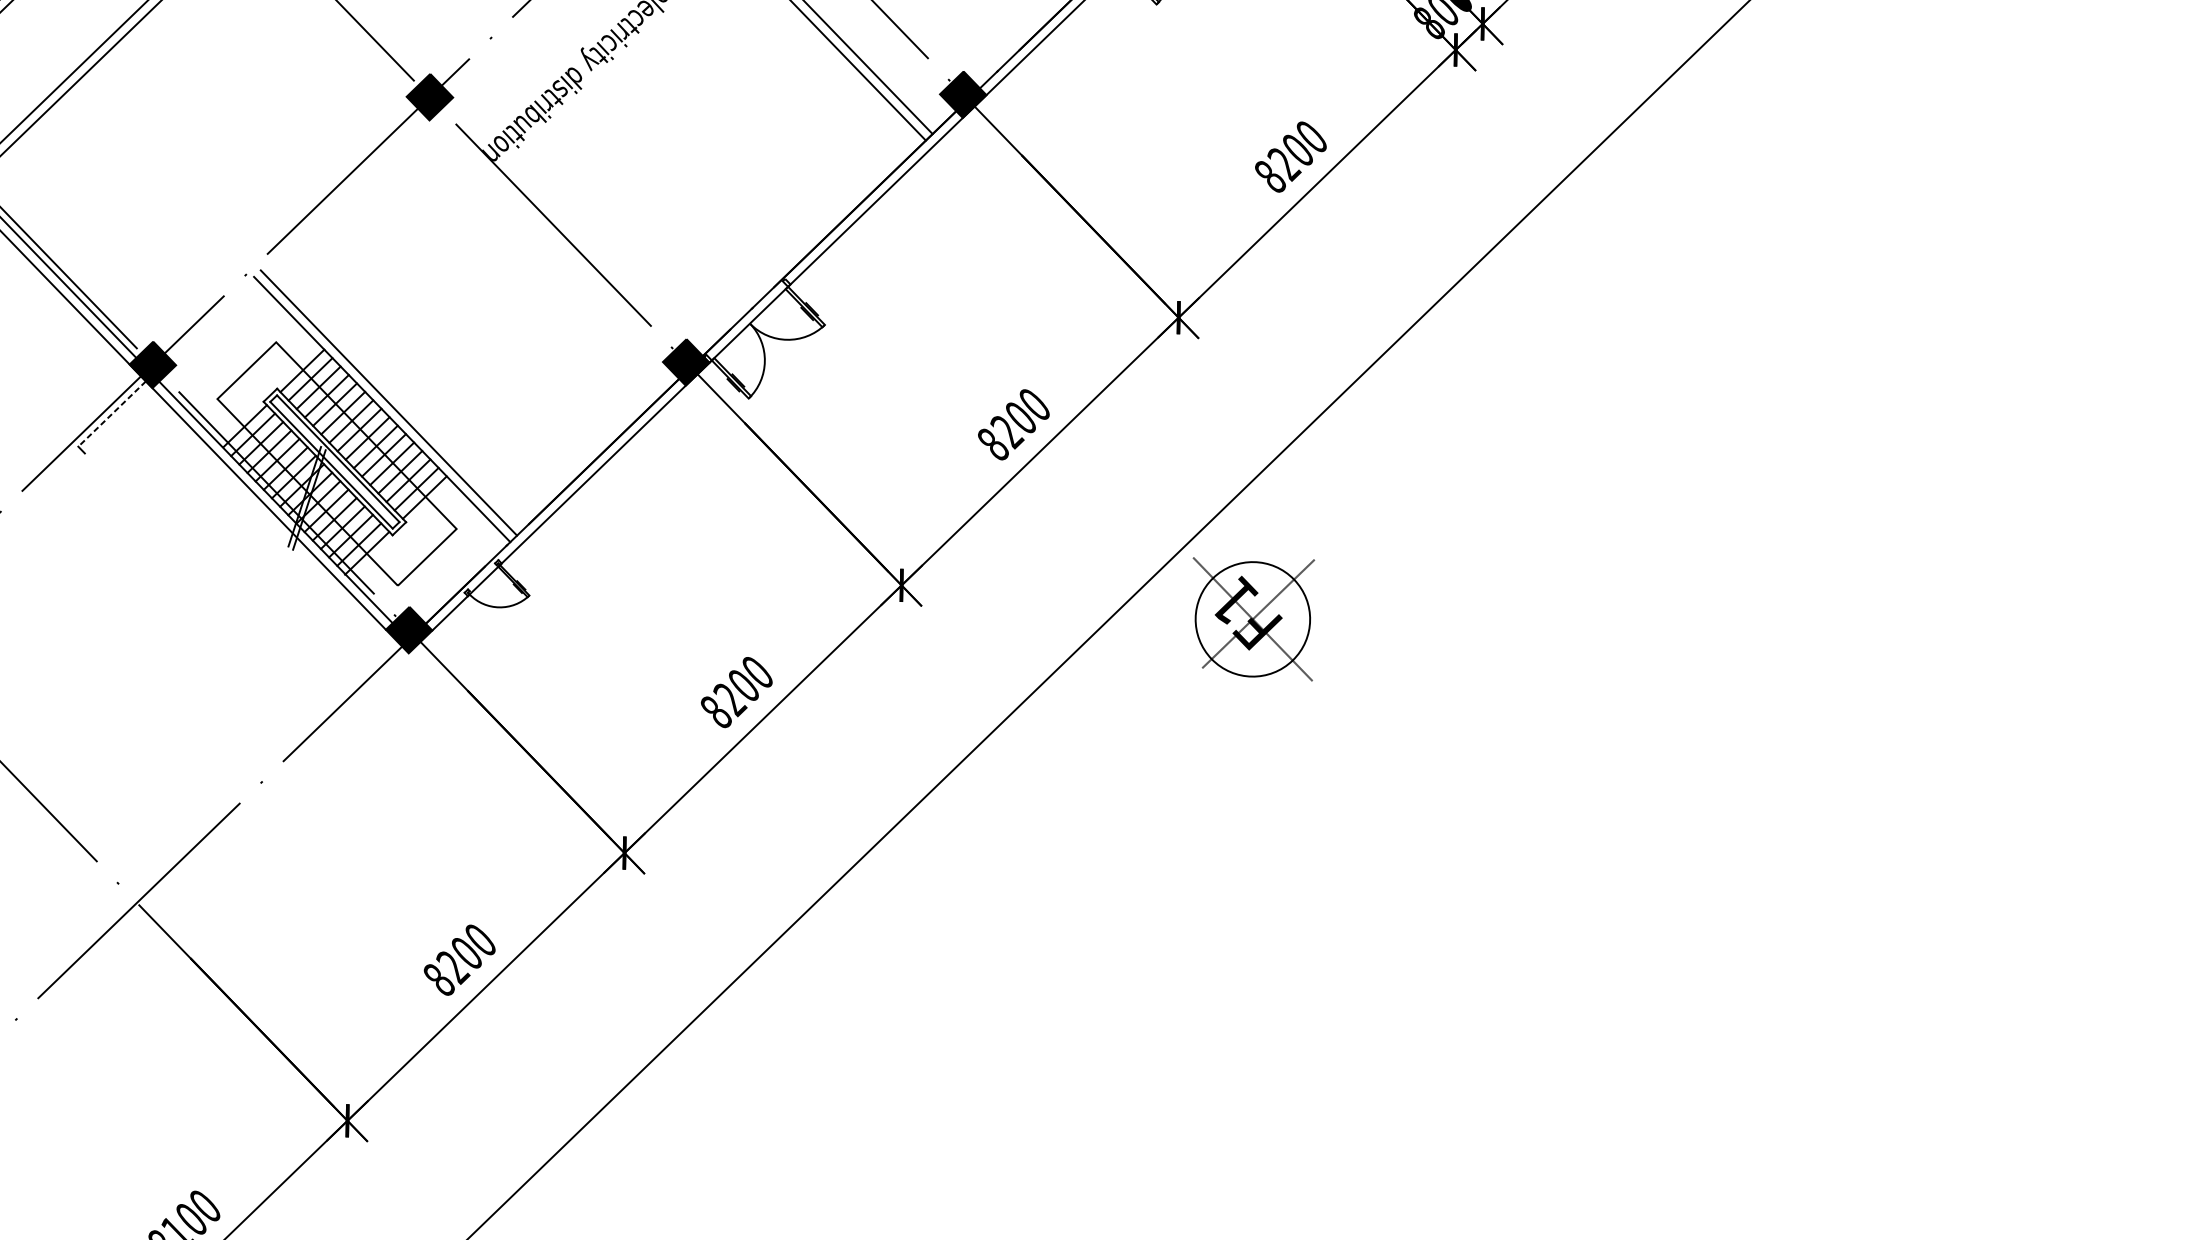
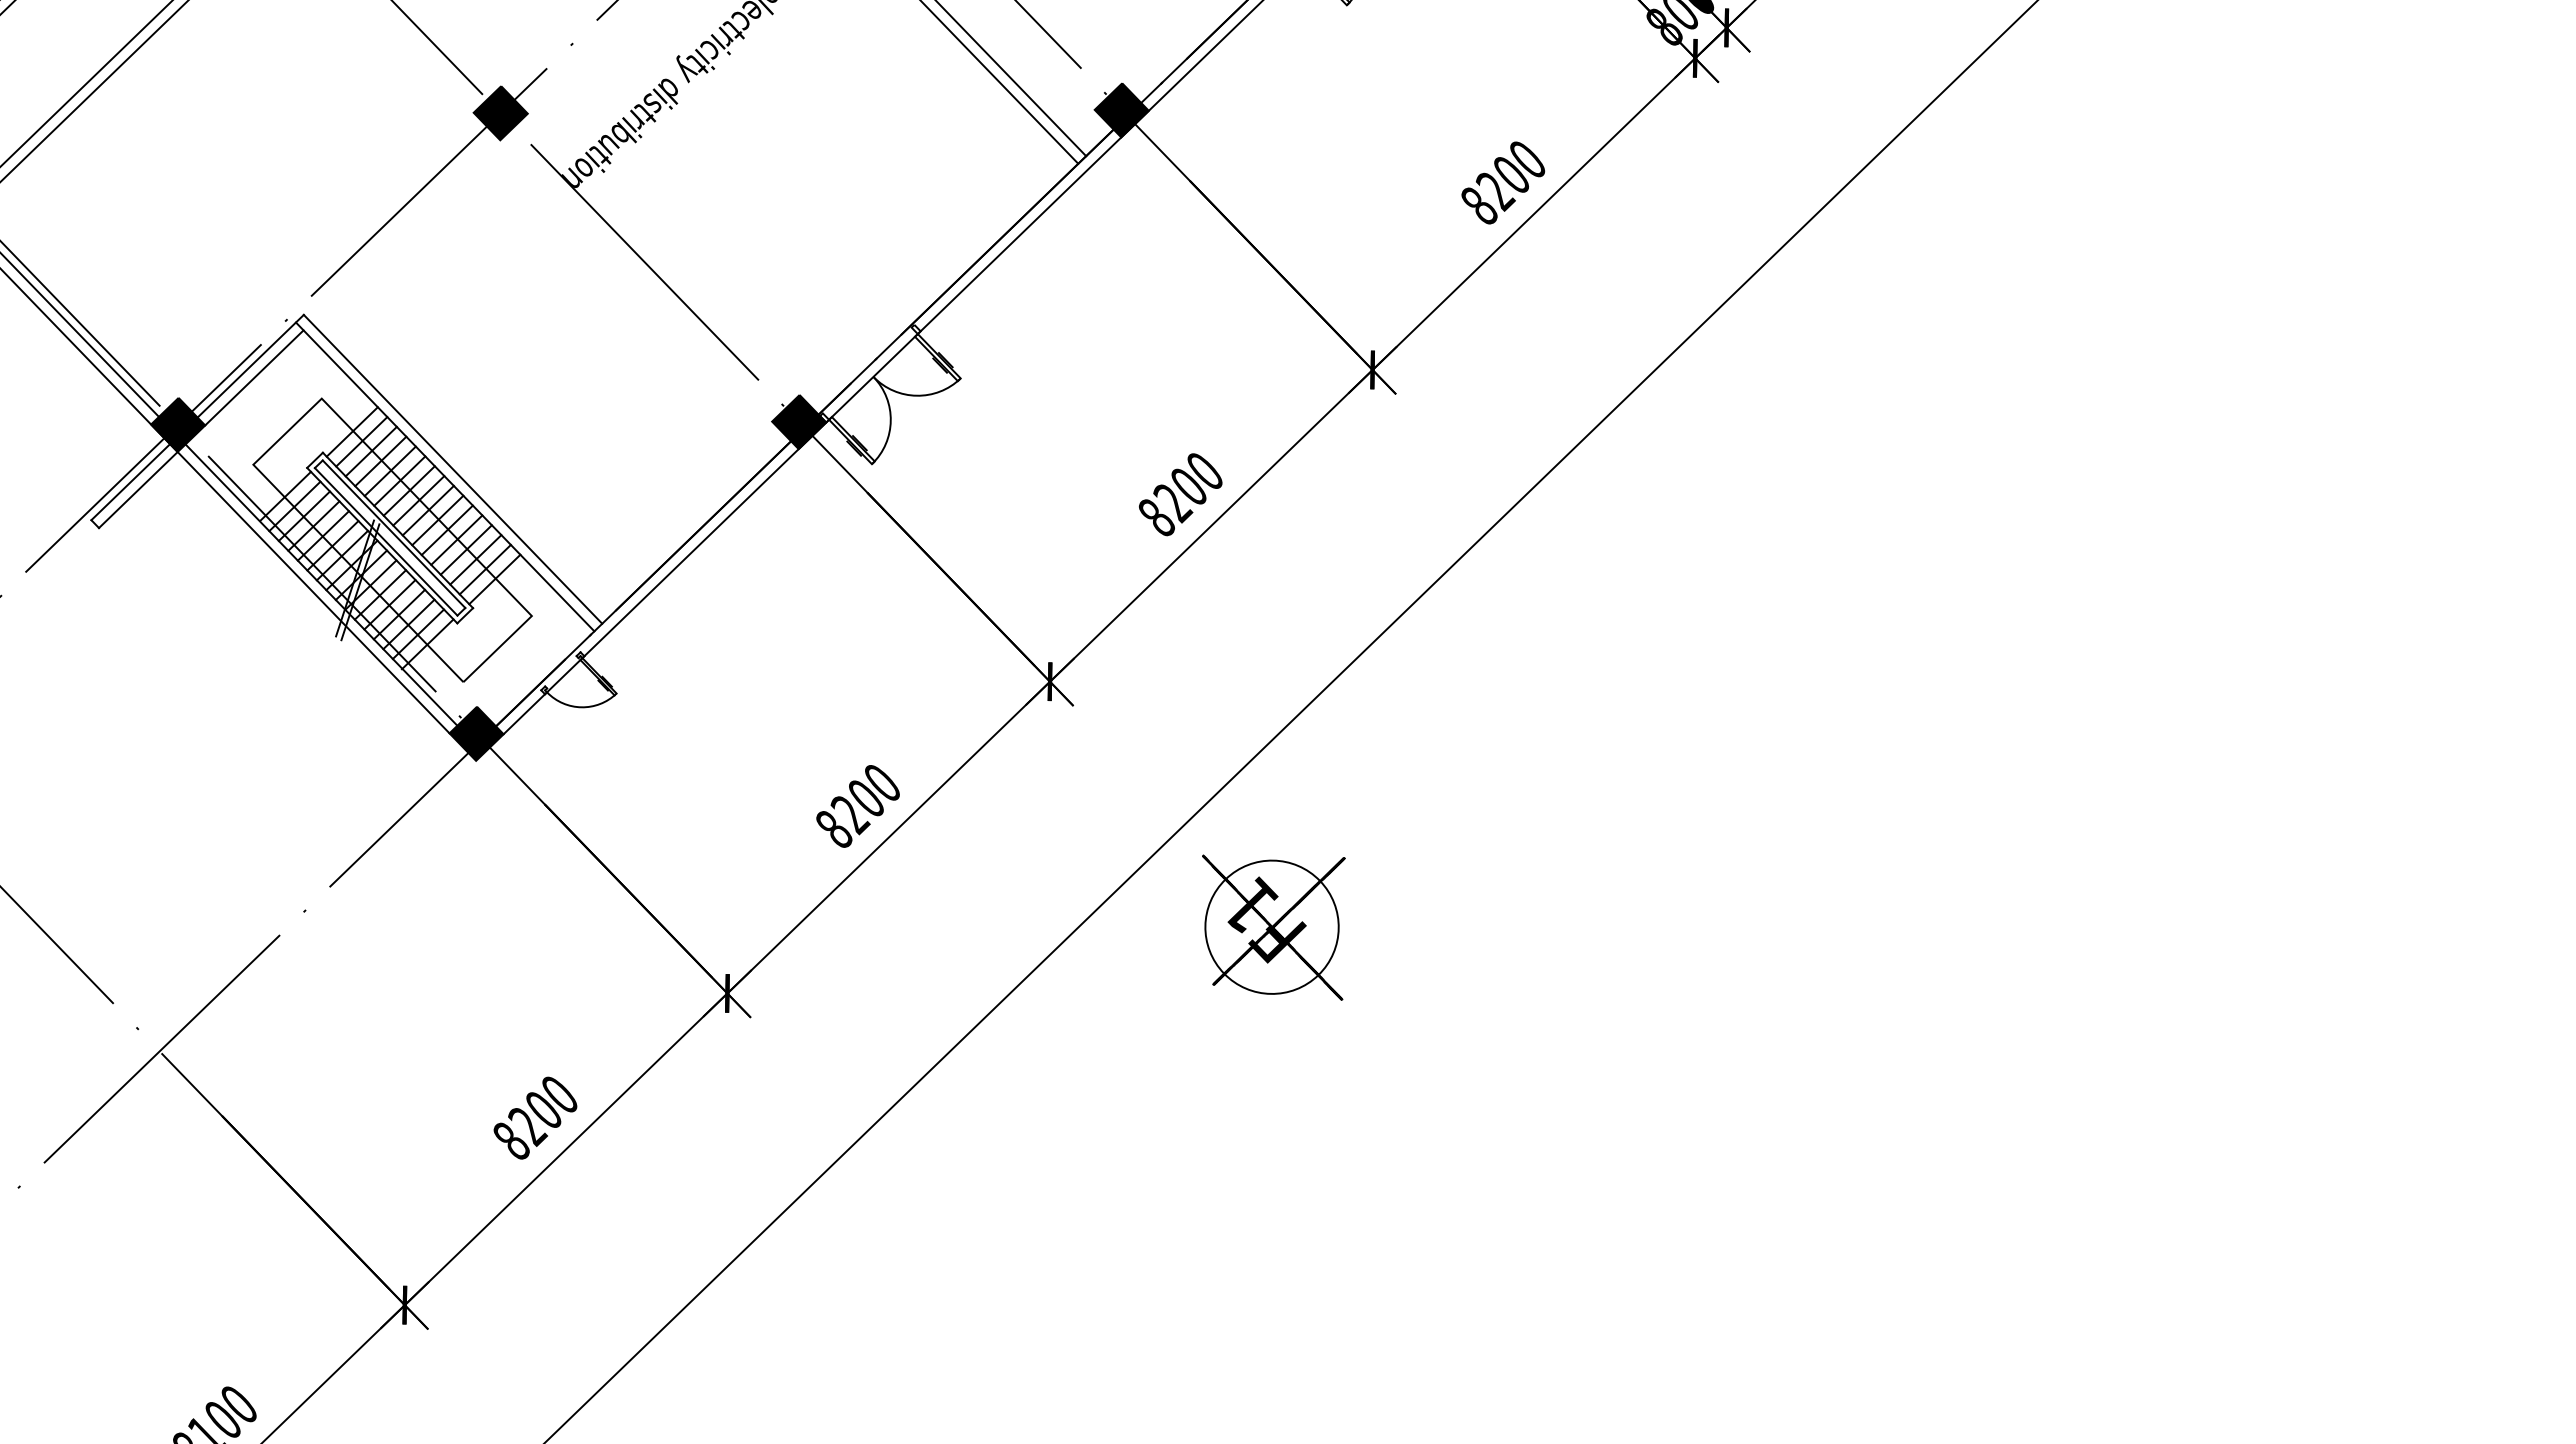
line: (214, 313) -> (250, 365), added
line: (218, 324) -> (254, 377), added
line: (111, 414) -> (130, 482), dashed -> solid
line: (118, 421) -> (138, 490), added
part: (1254, 619) -> (1273, 927), moved

